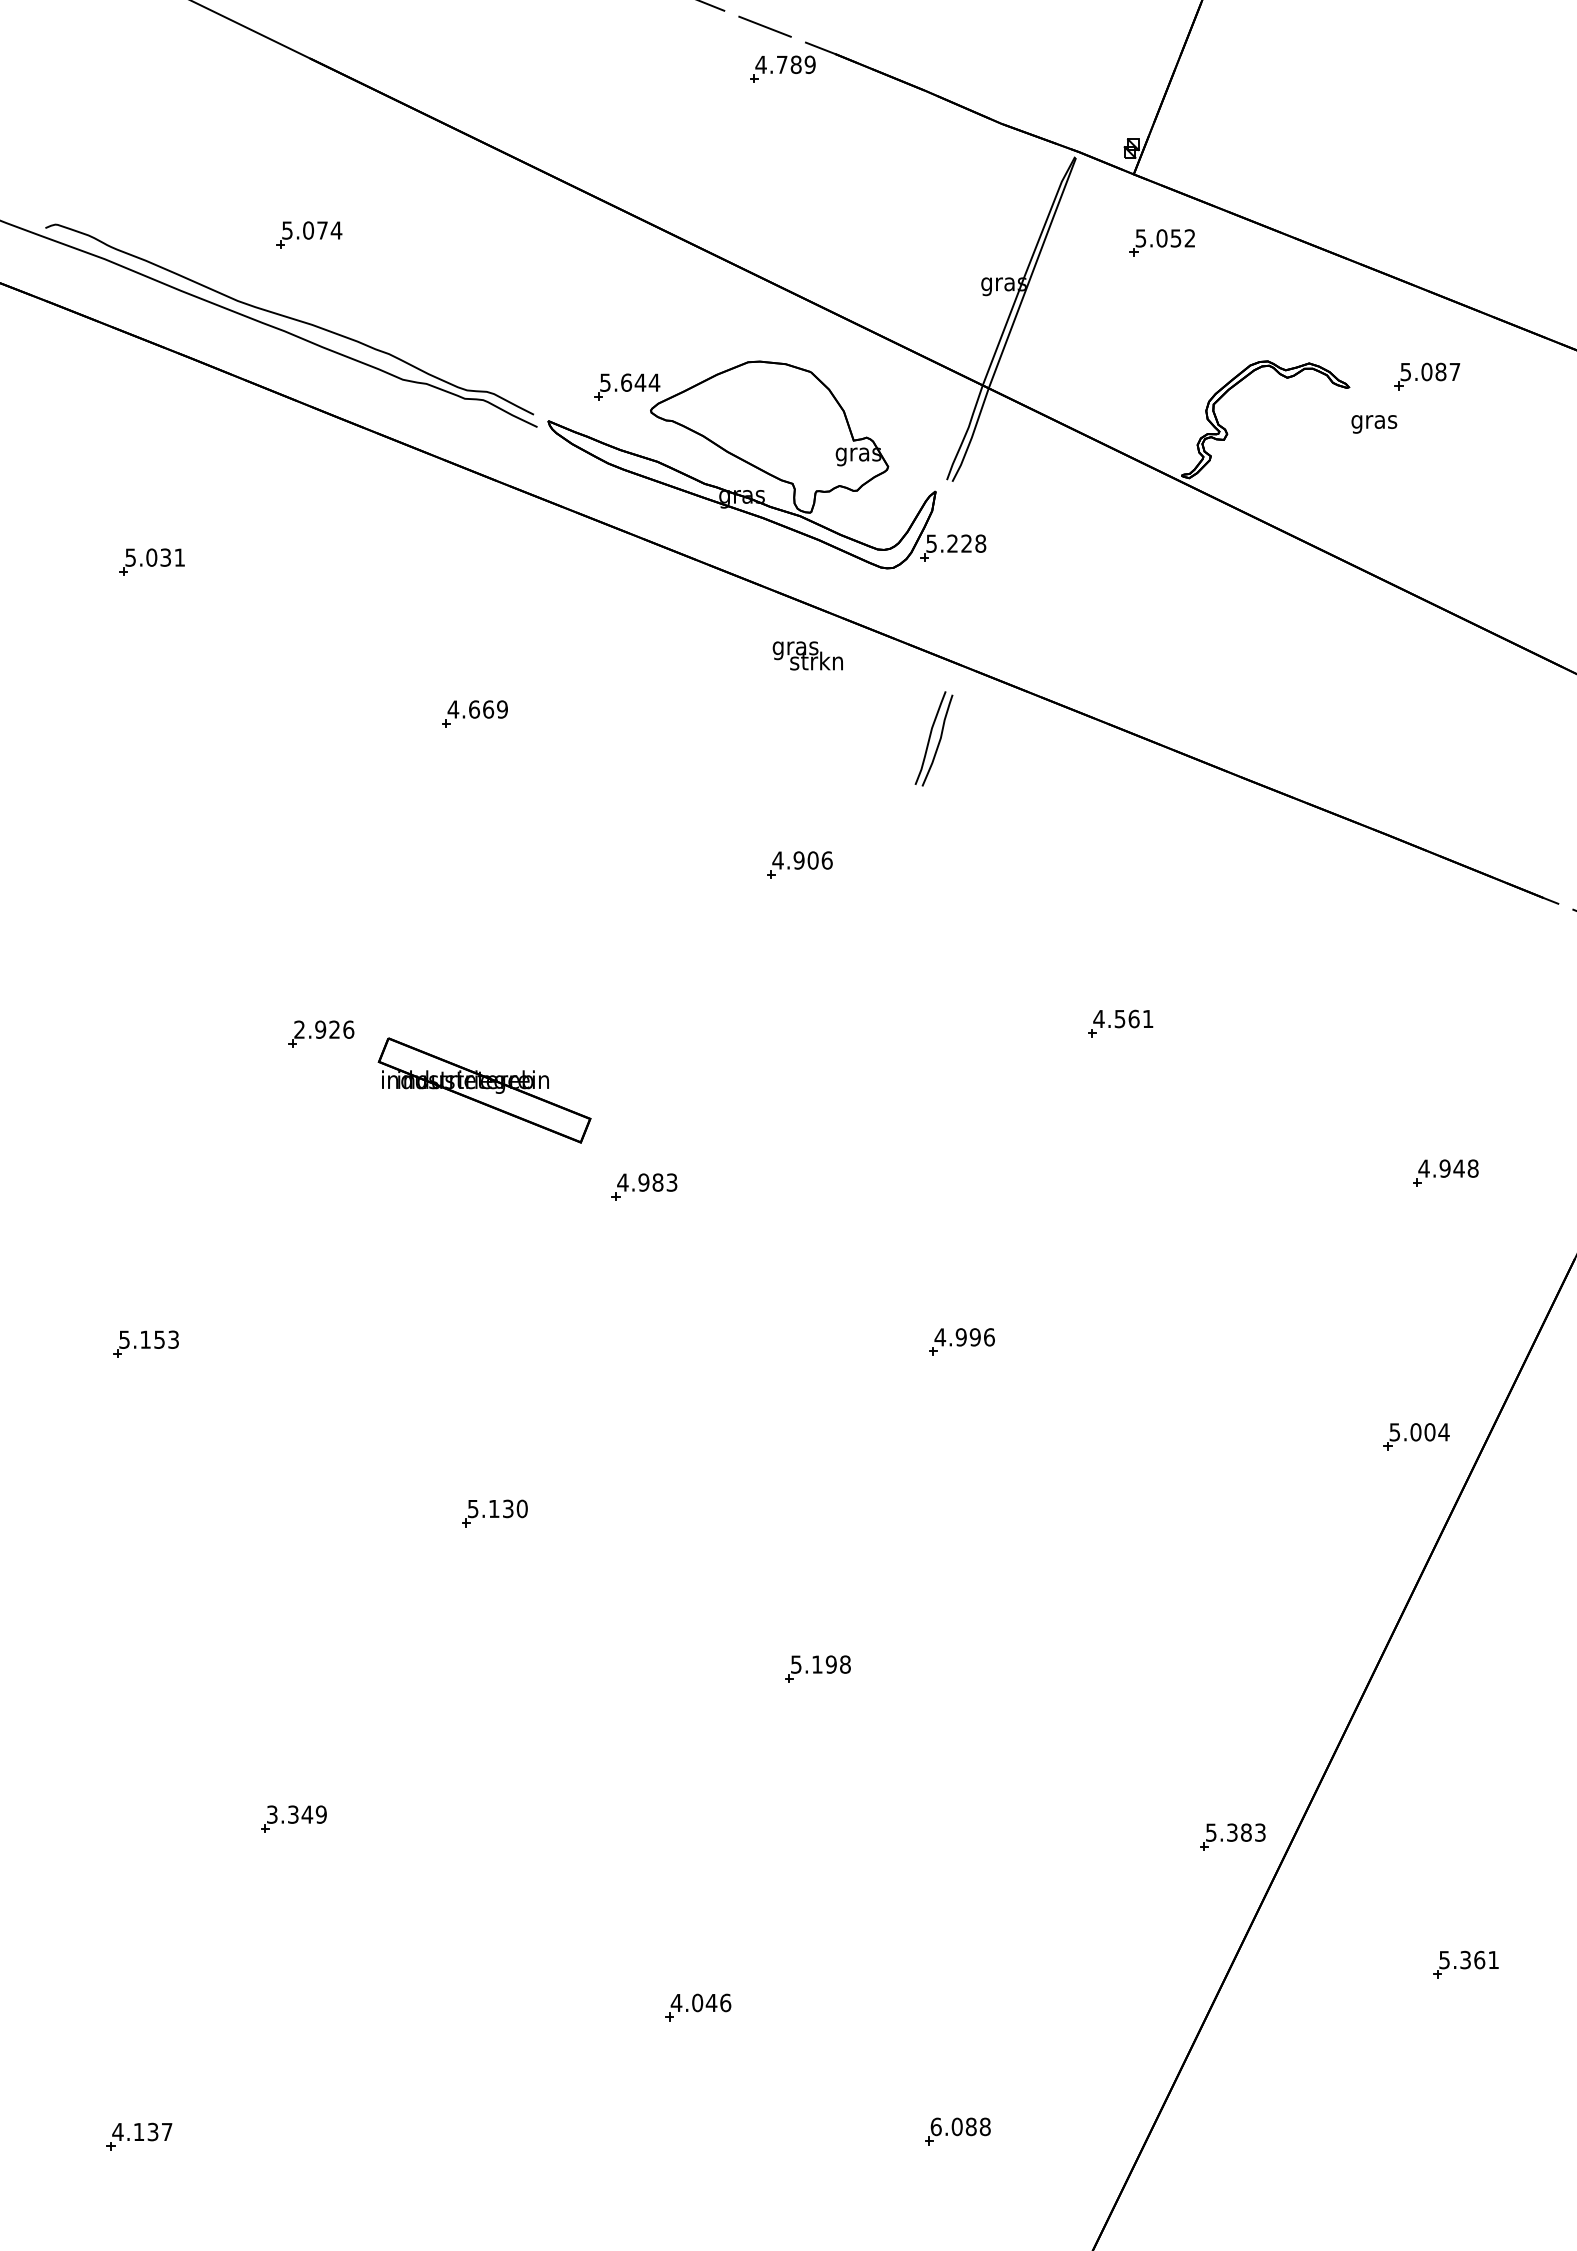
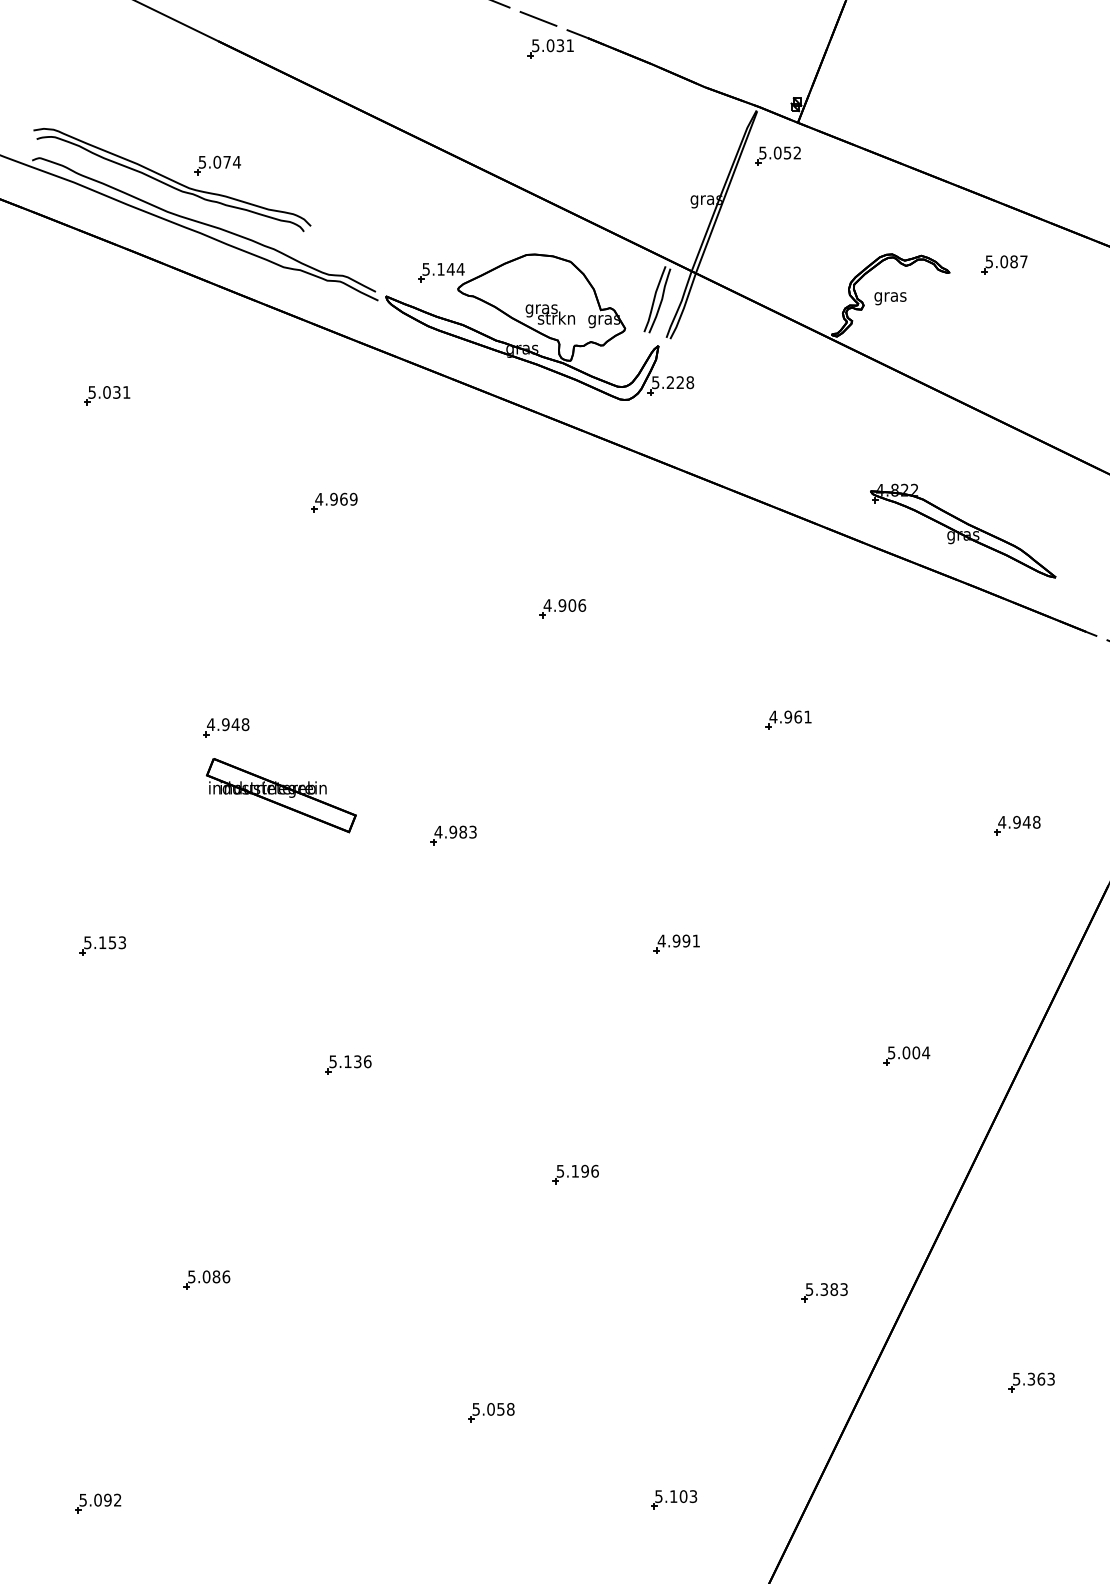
text: (785, 64) -> (552, 45), 4.789 -> 5.031
part: (1161, 242) -> (777, 155), moved
part: (244, 255) -> (172, 179), added
text: (626, 382) -> (441, 269), 5.644 -> 5.144
text: (1374, 424) -> (890, 298), moved
text: (807, 655) -> (550, 314), moved
text: (474, 709) -> (334, 499), 4.669 -> 4.969
part: (933, 738) -> (657, 299), moved
part: (1368, 754) -> (963, 530), added
text: (1119, 1018) -> (787, 716), 4.561 -> 4.961
text: (323, 1029) -> (227, 724), 2.926 -> 4.948
part: (484, 1090) -> (281, 795), moved
text: (989, 1337) -> (696, 941), 4.996 -> 4.991
part: (1416, 1436) -> (906, 1055), moved
text: (521, 1508) -> (367, 1061), 5.130 -> 5.136
text: (845, 1664) -> (595, 1171), 5.198 -> 5.196
text: (296, 1814) -> (208, 1276), 3.349 -> 5.086
part: (1232, 1836) -> (824, 1292), moved
text: (1493, 1959) -> (1051, 1378), 5.361 -> 5.363
text: (700, 2002) -> (493, 1409), 4.046 -> 5.058
text: (960, 2126) -> (676, 1496), 6.088 -> 5.103
text: (142, 2131) -> (100, 1499), 4.137 -> 5.092

